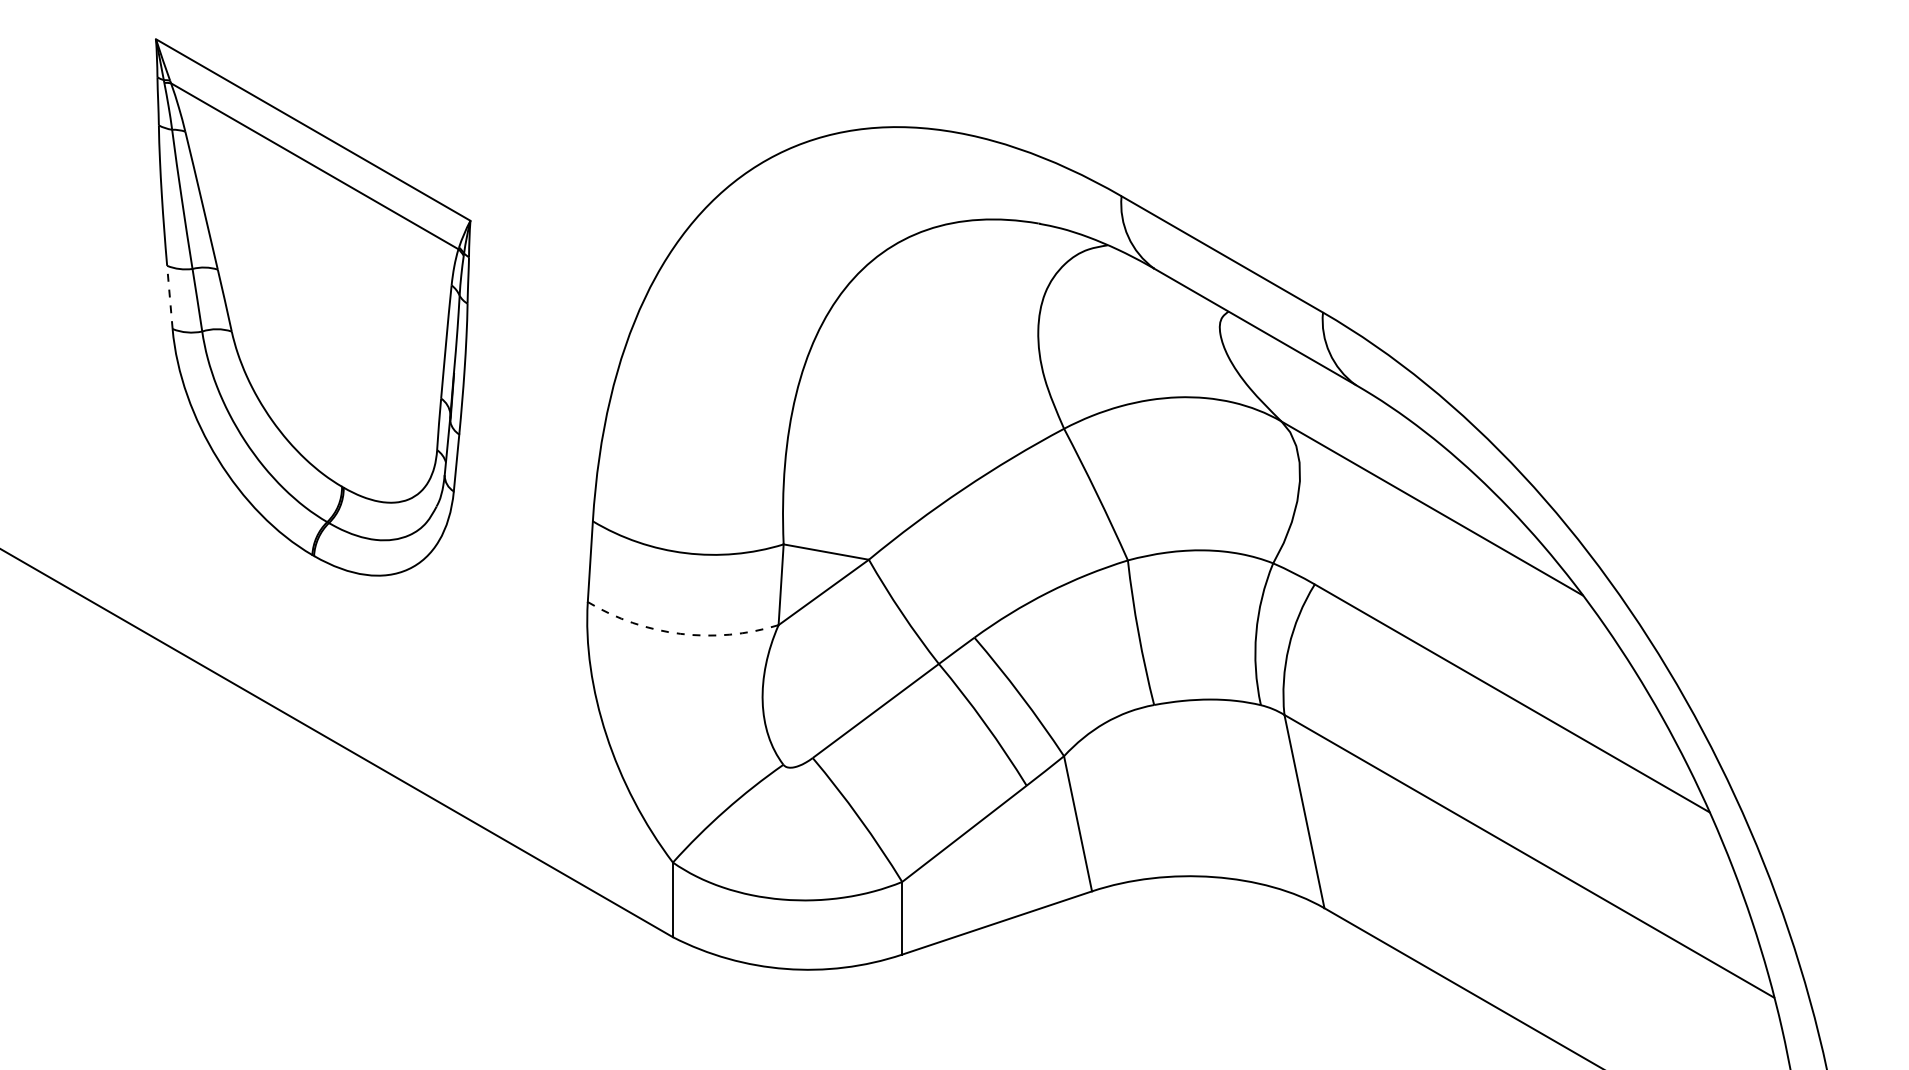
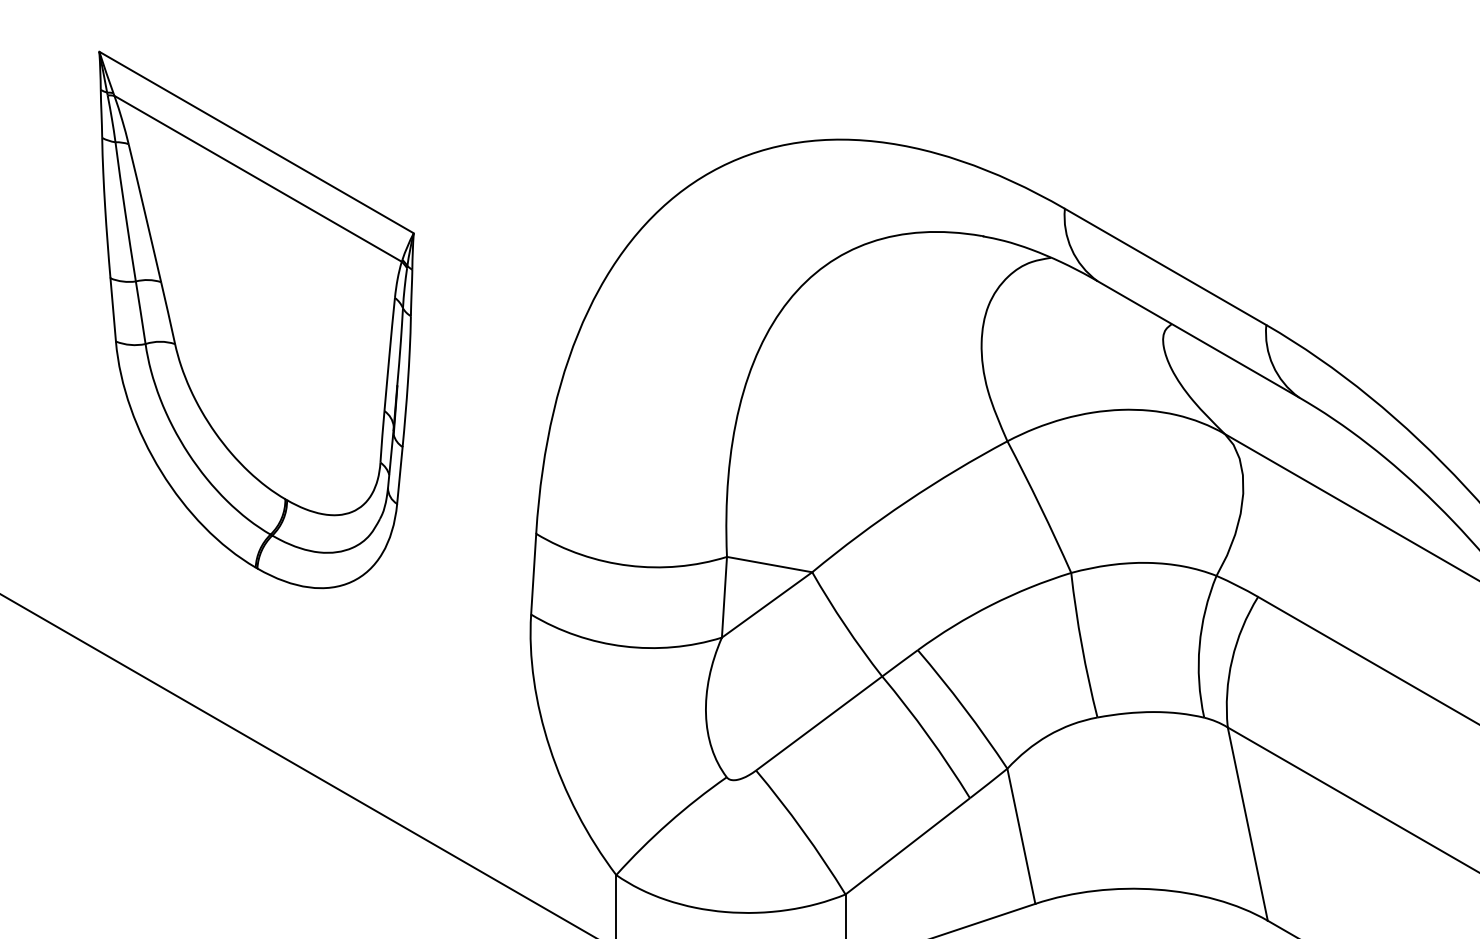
line: (169, 297) -> (112, 310), dashed -> solid
arc: (680, 633) -> (623, 646), dashed -> solid

